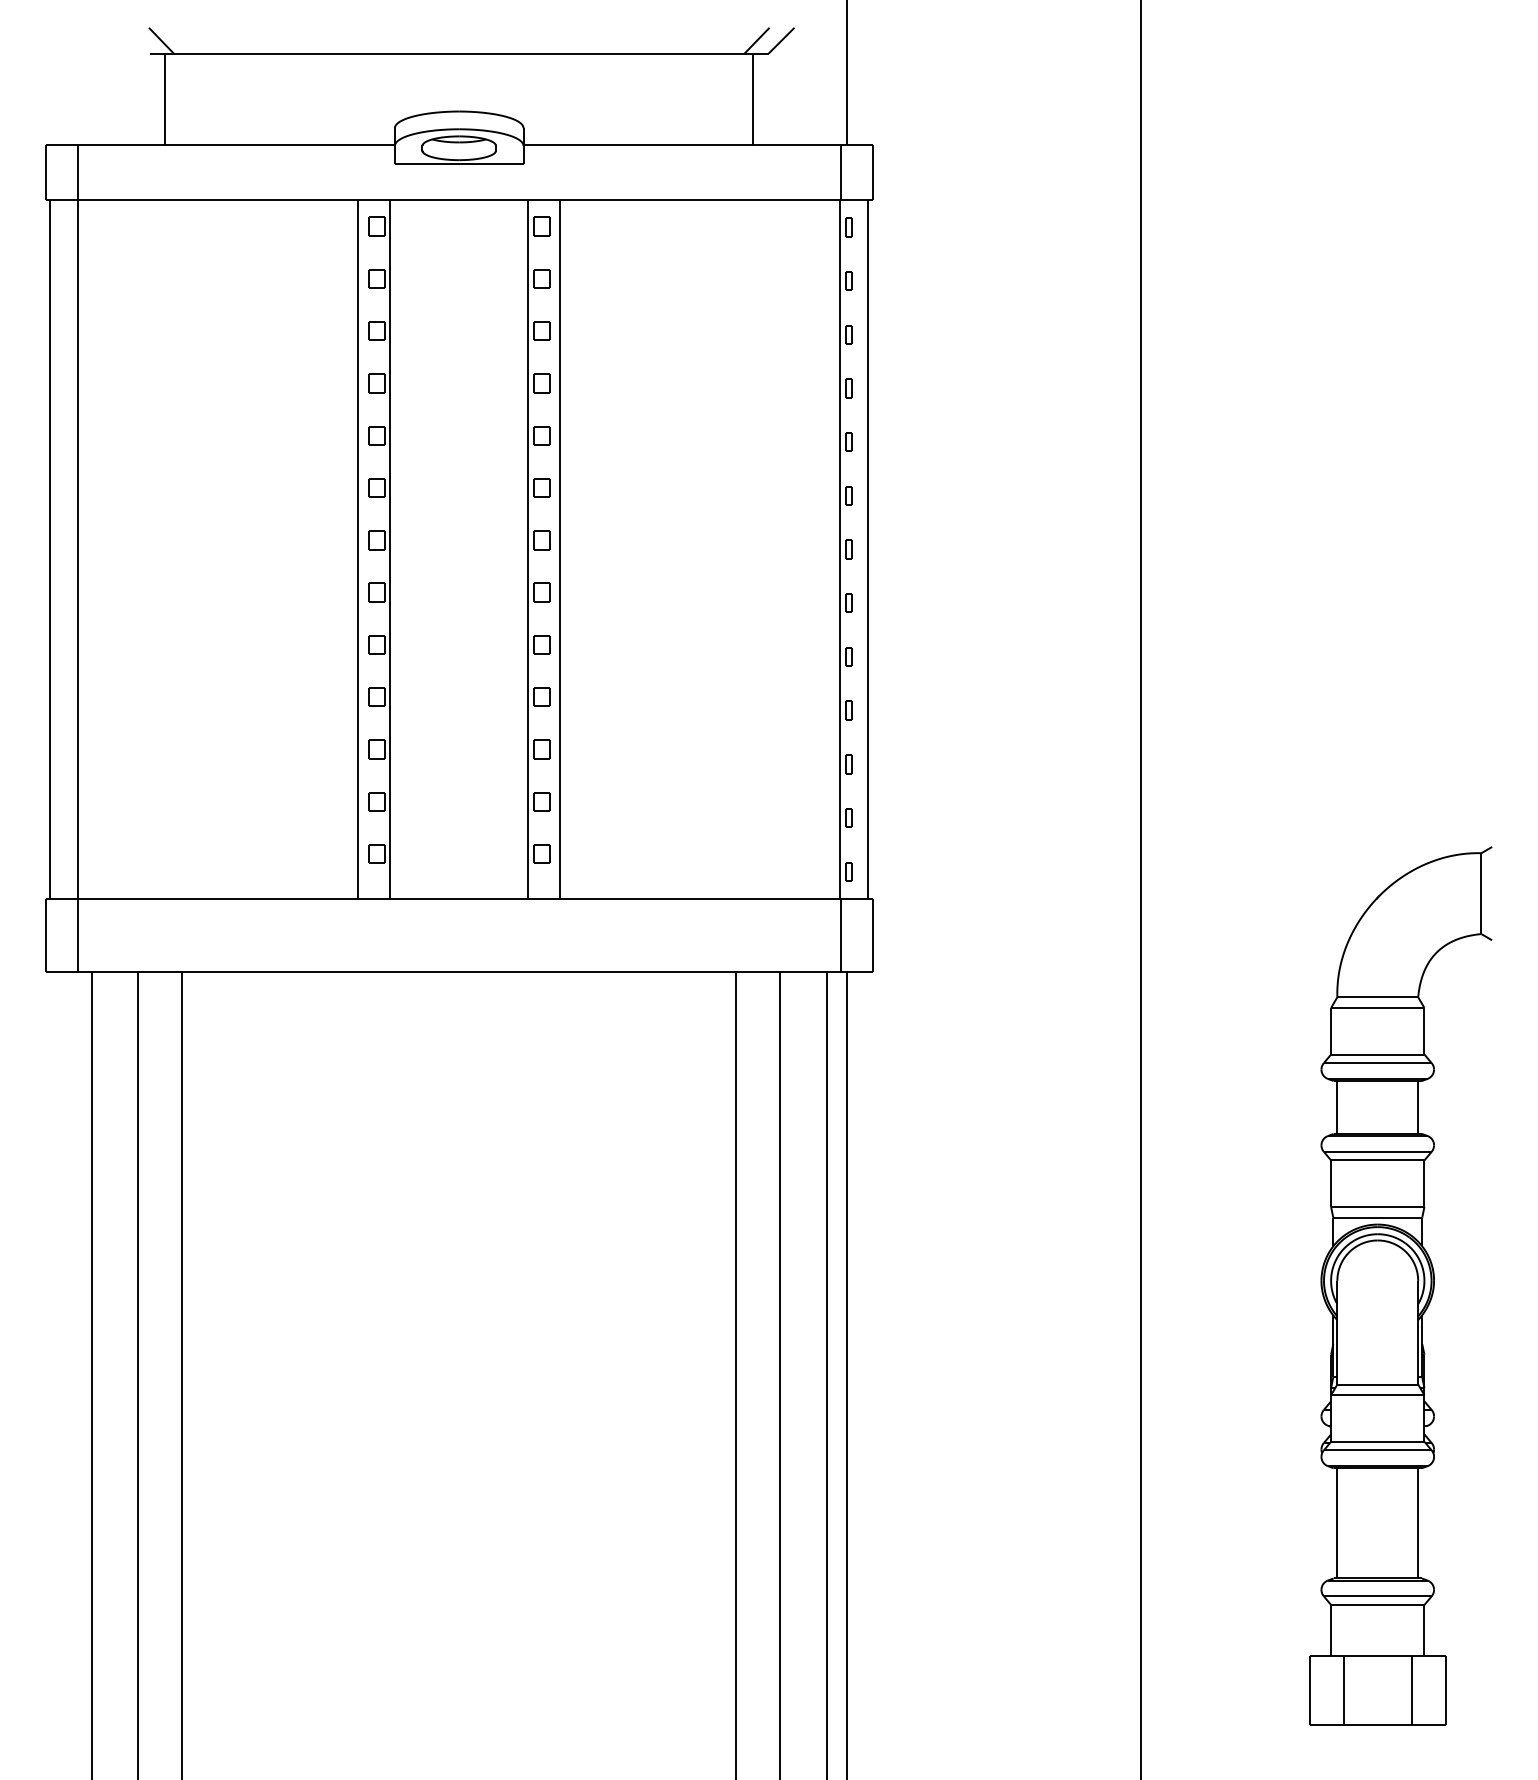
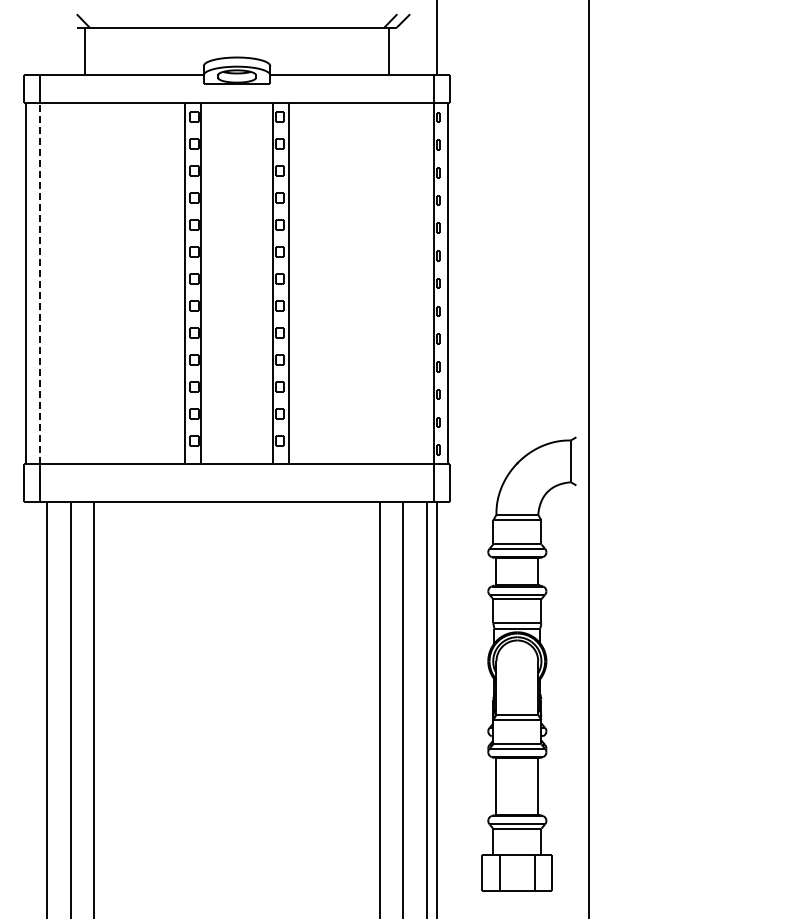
line: (78, 549) -> (40, 283), solid -> dashed
part: (1399, 1285) -> (528, 663), moved

